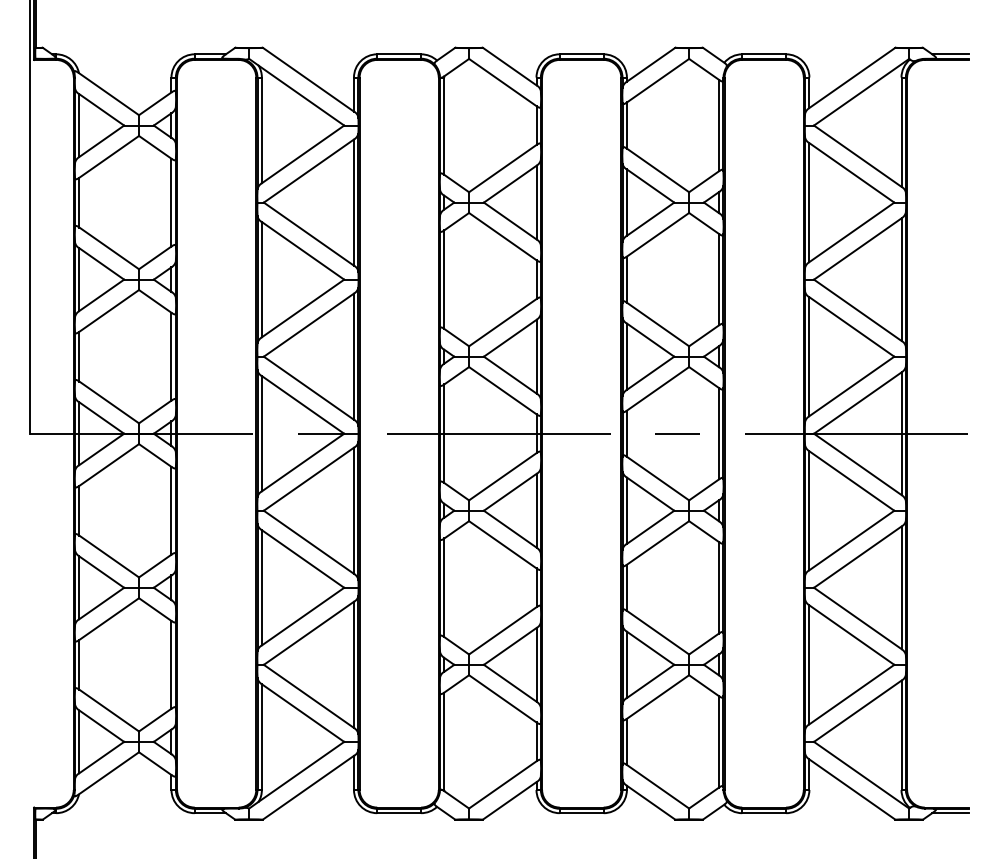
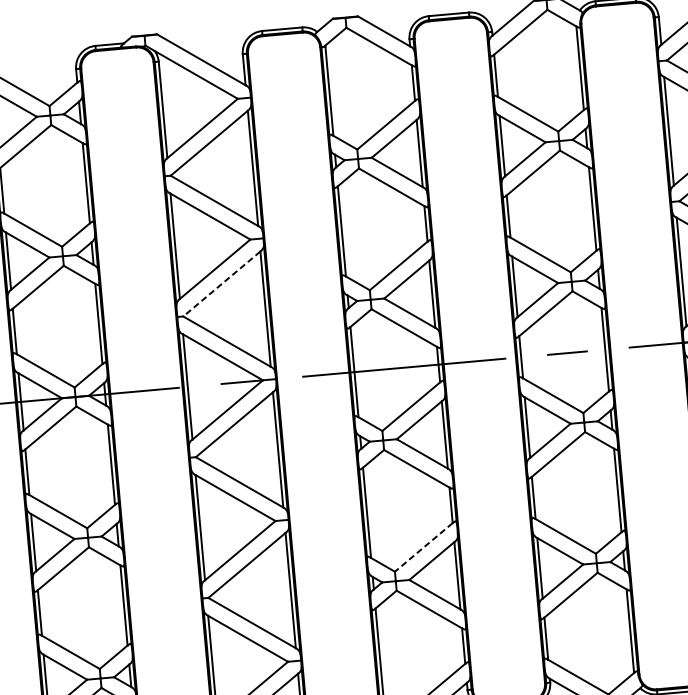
line: (308, 325) -> (221, 284), solid -> dashed
line: (502, 631) -> (423, 548), solid -> dashed

